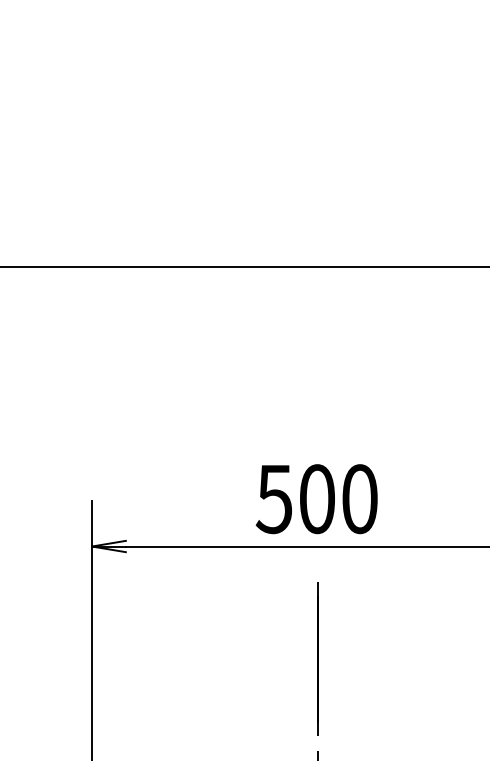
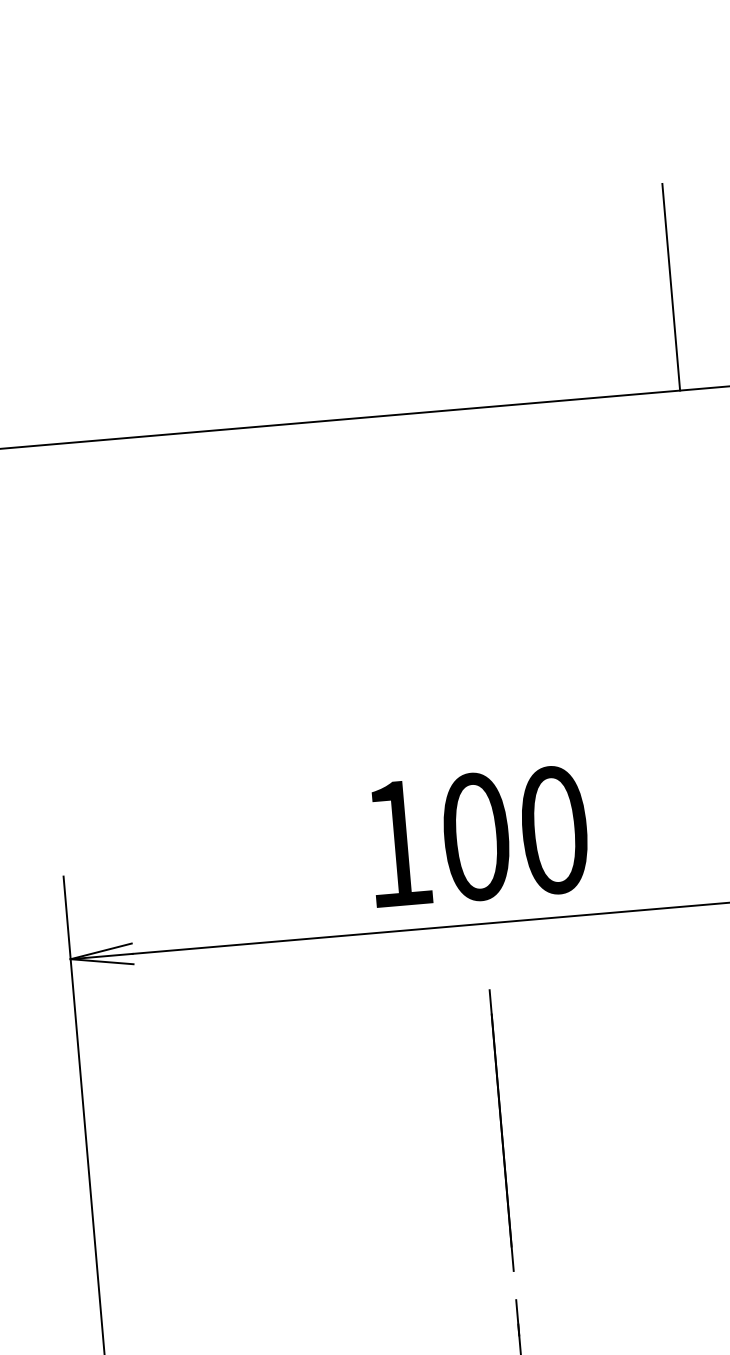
line: (448, 210) -> (671, 287), added
text: (273, 499) -> (395, 844), 500 -> 100

